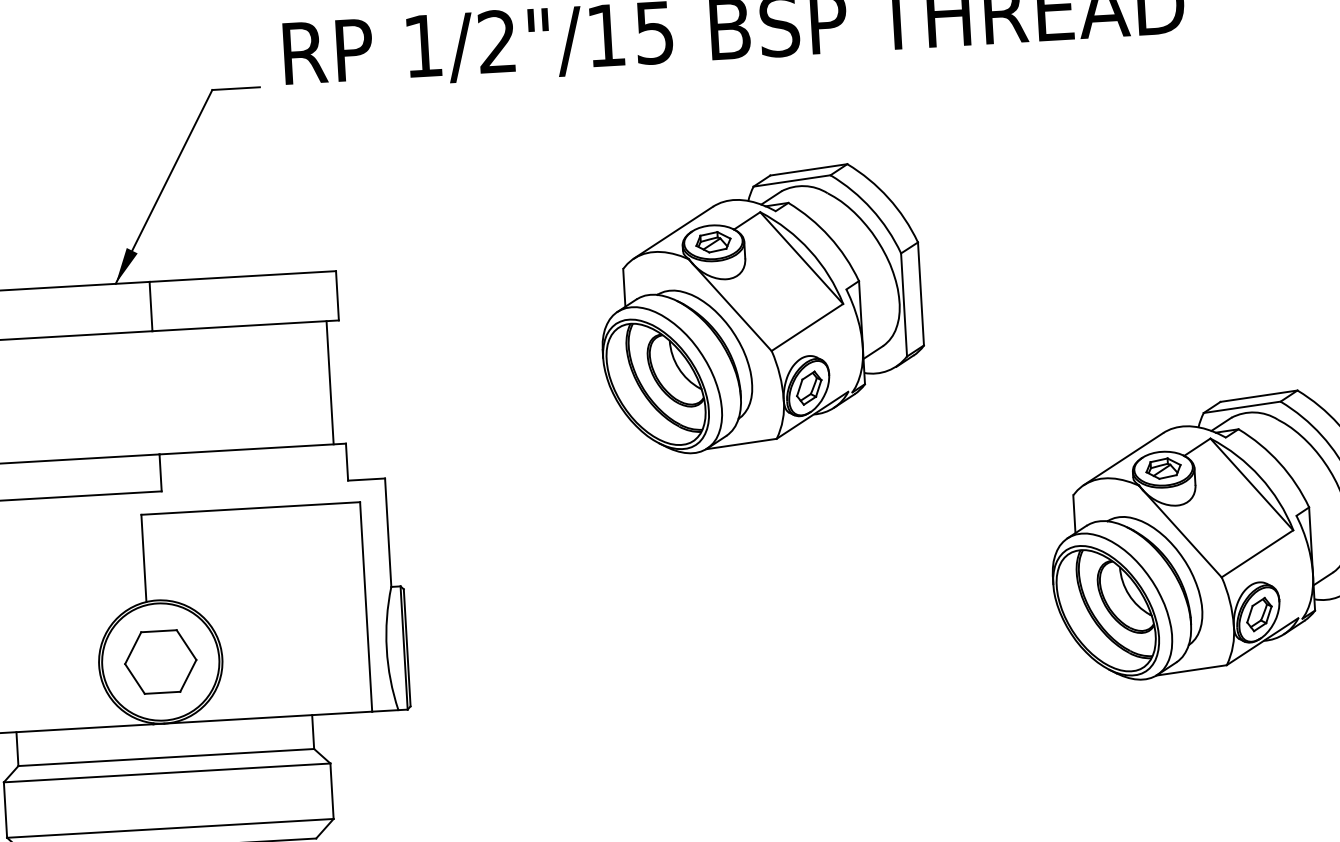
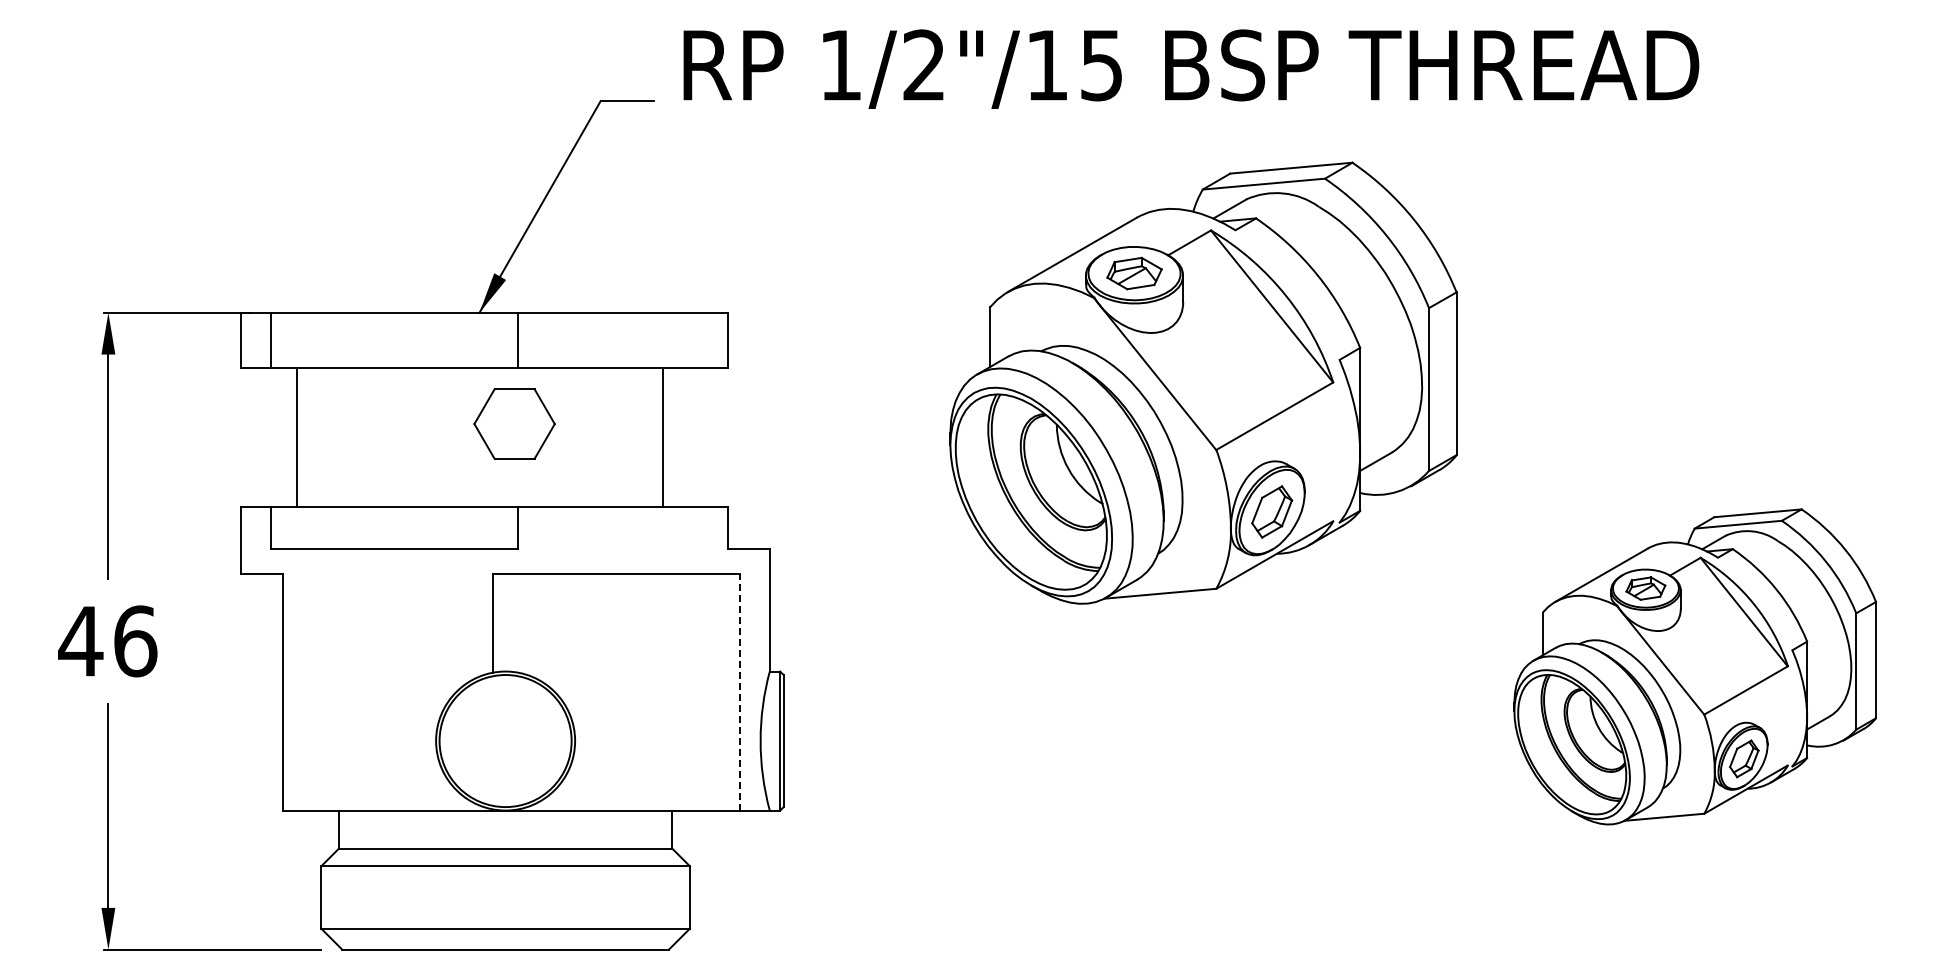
part: (760, 308) -> (1203, 382), size x1.4
line: (330, 382) -> (663, 437), moved
line: (366, 606) -> (740, 691), solid -> dashed
part: (160, 661) -> (514, 423), moved

